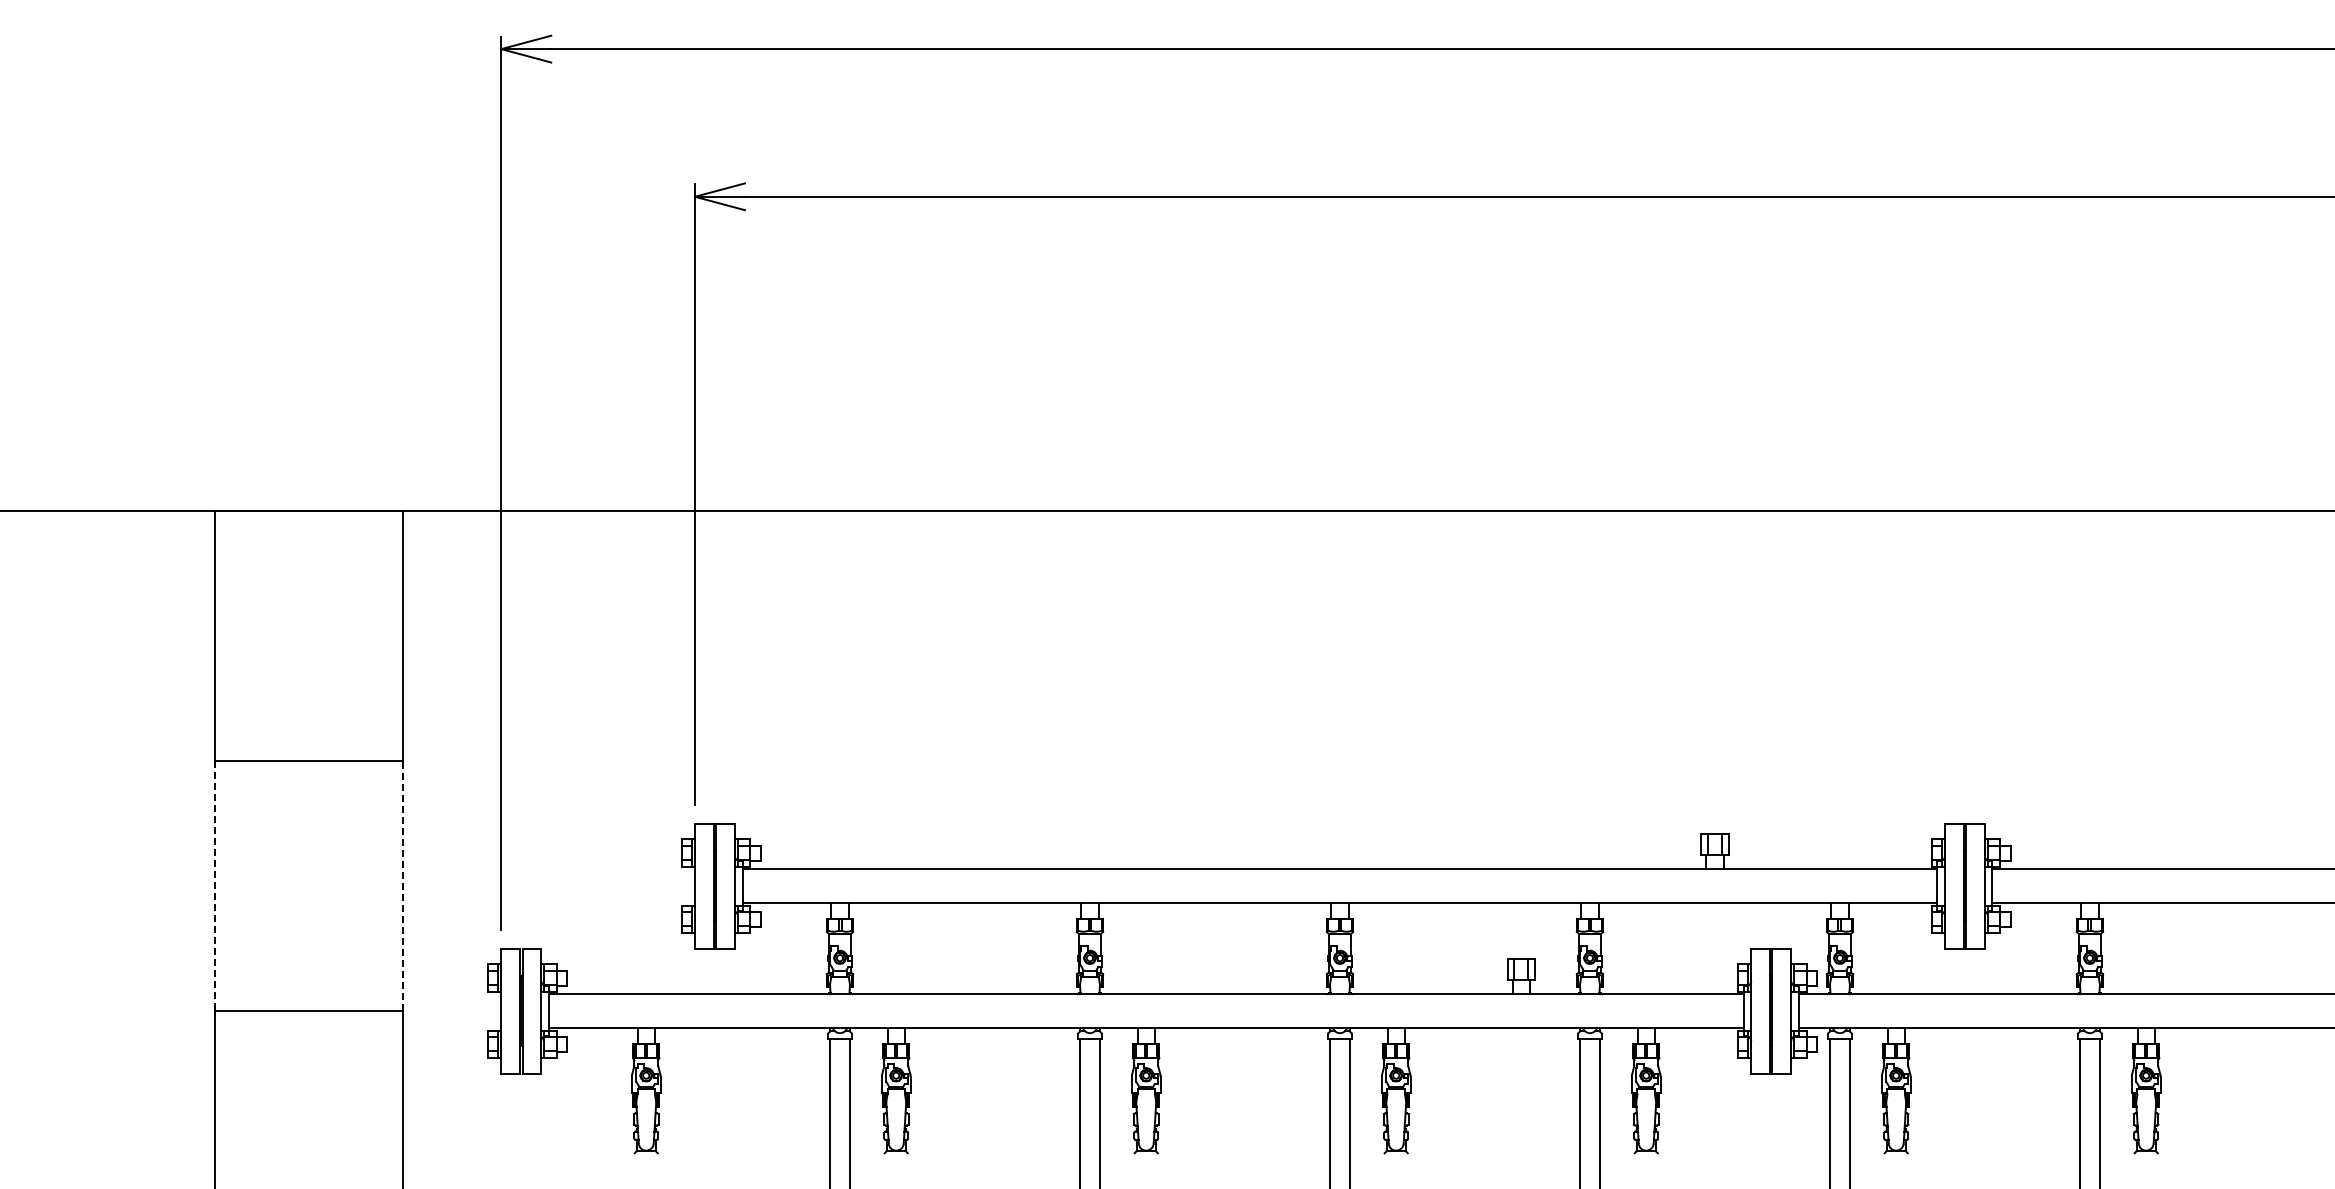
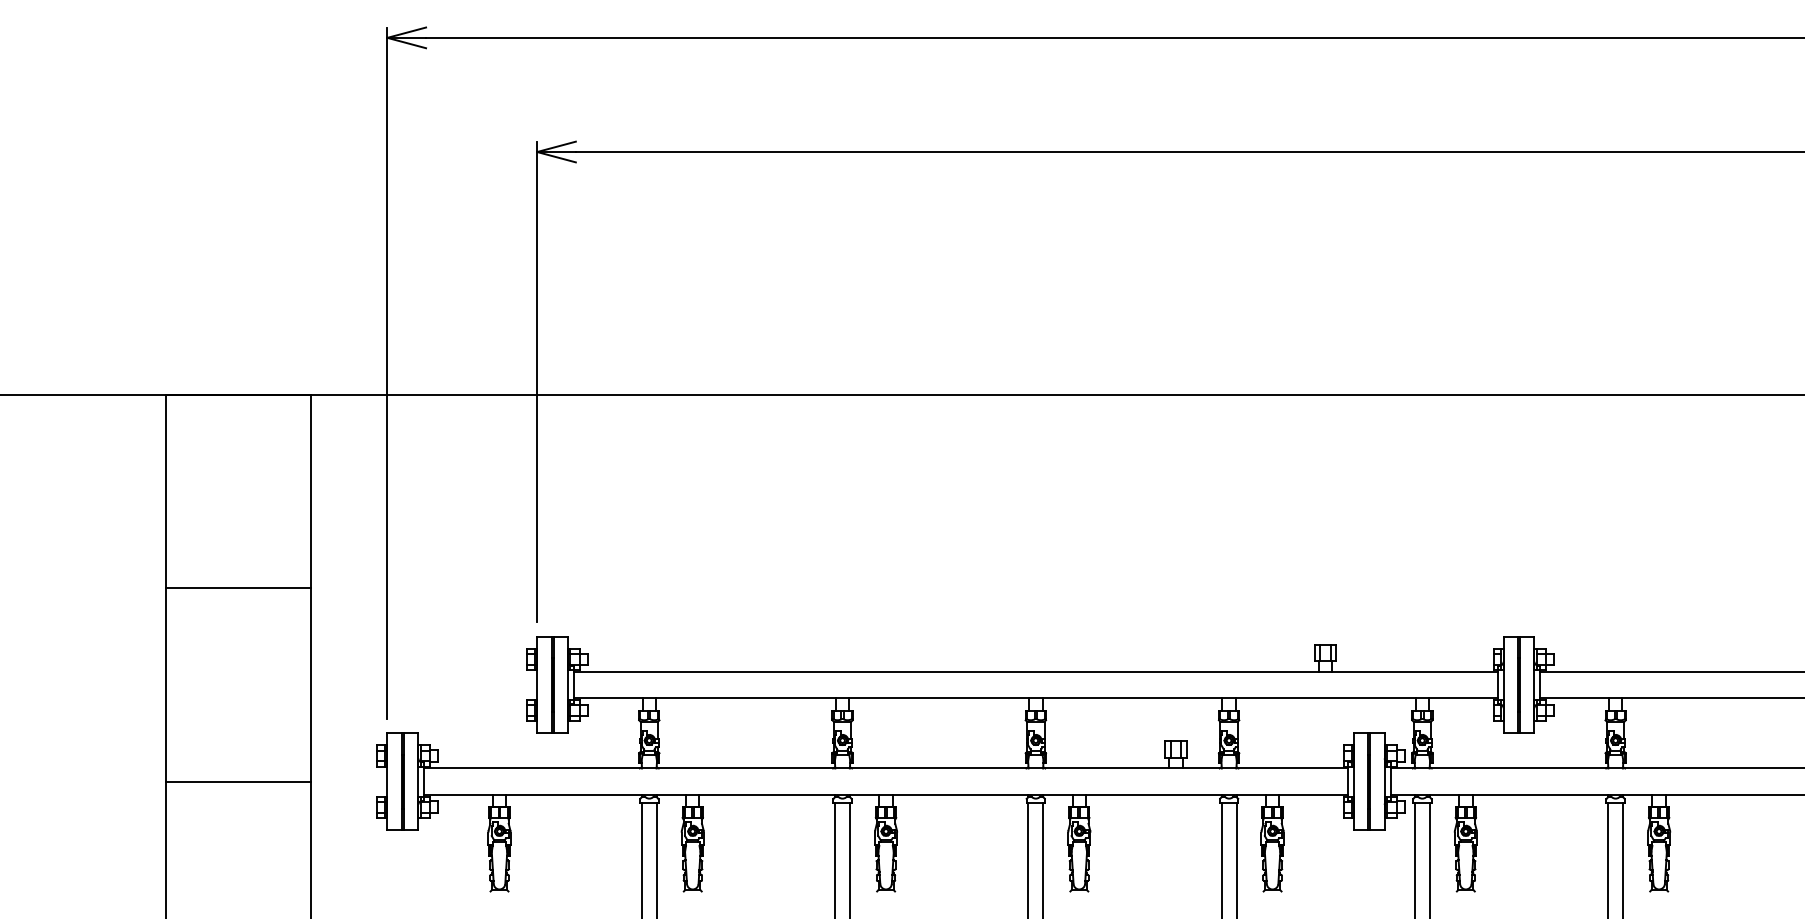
line: (215, 886) -> (166, 685), dashed -> solid
line: (402, 886) -> (311, 685), dashed -> solid

